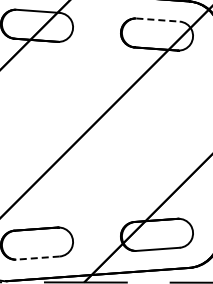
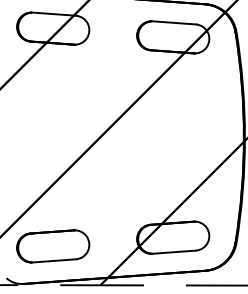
line: (158, 19) -> (174, 22), dashed -> solid
line: (38, 257) -> (54, 260), dashed -> solid

